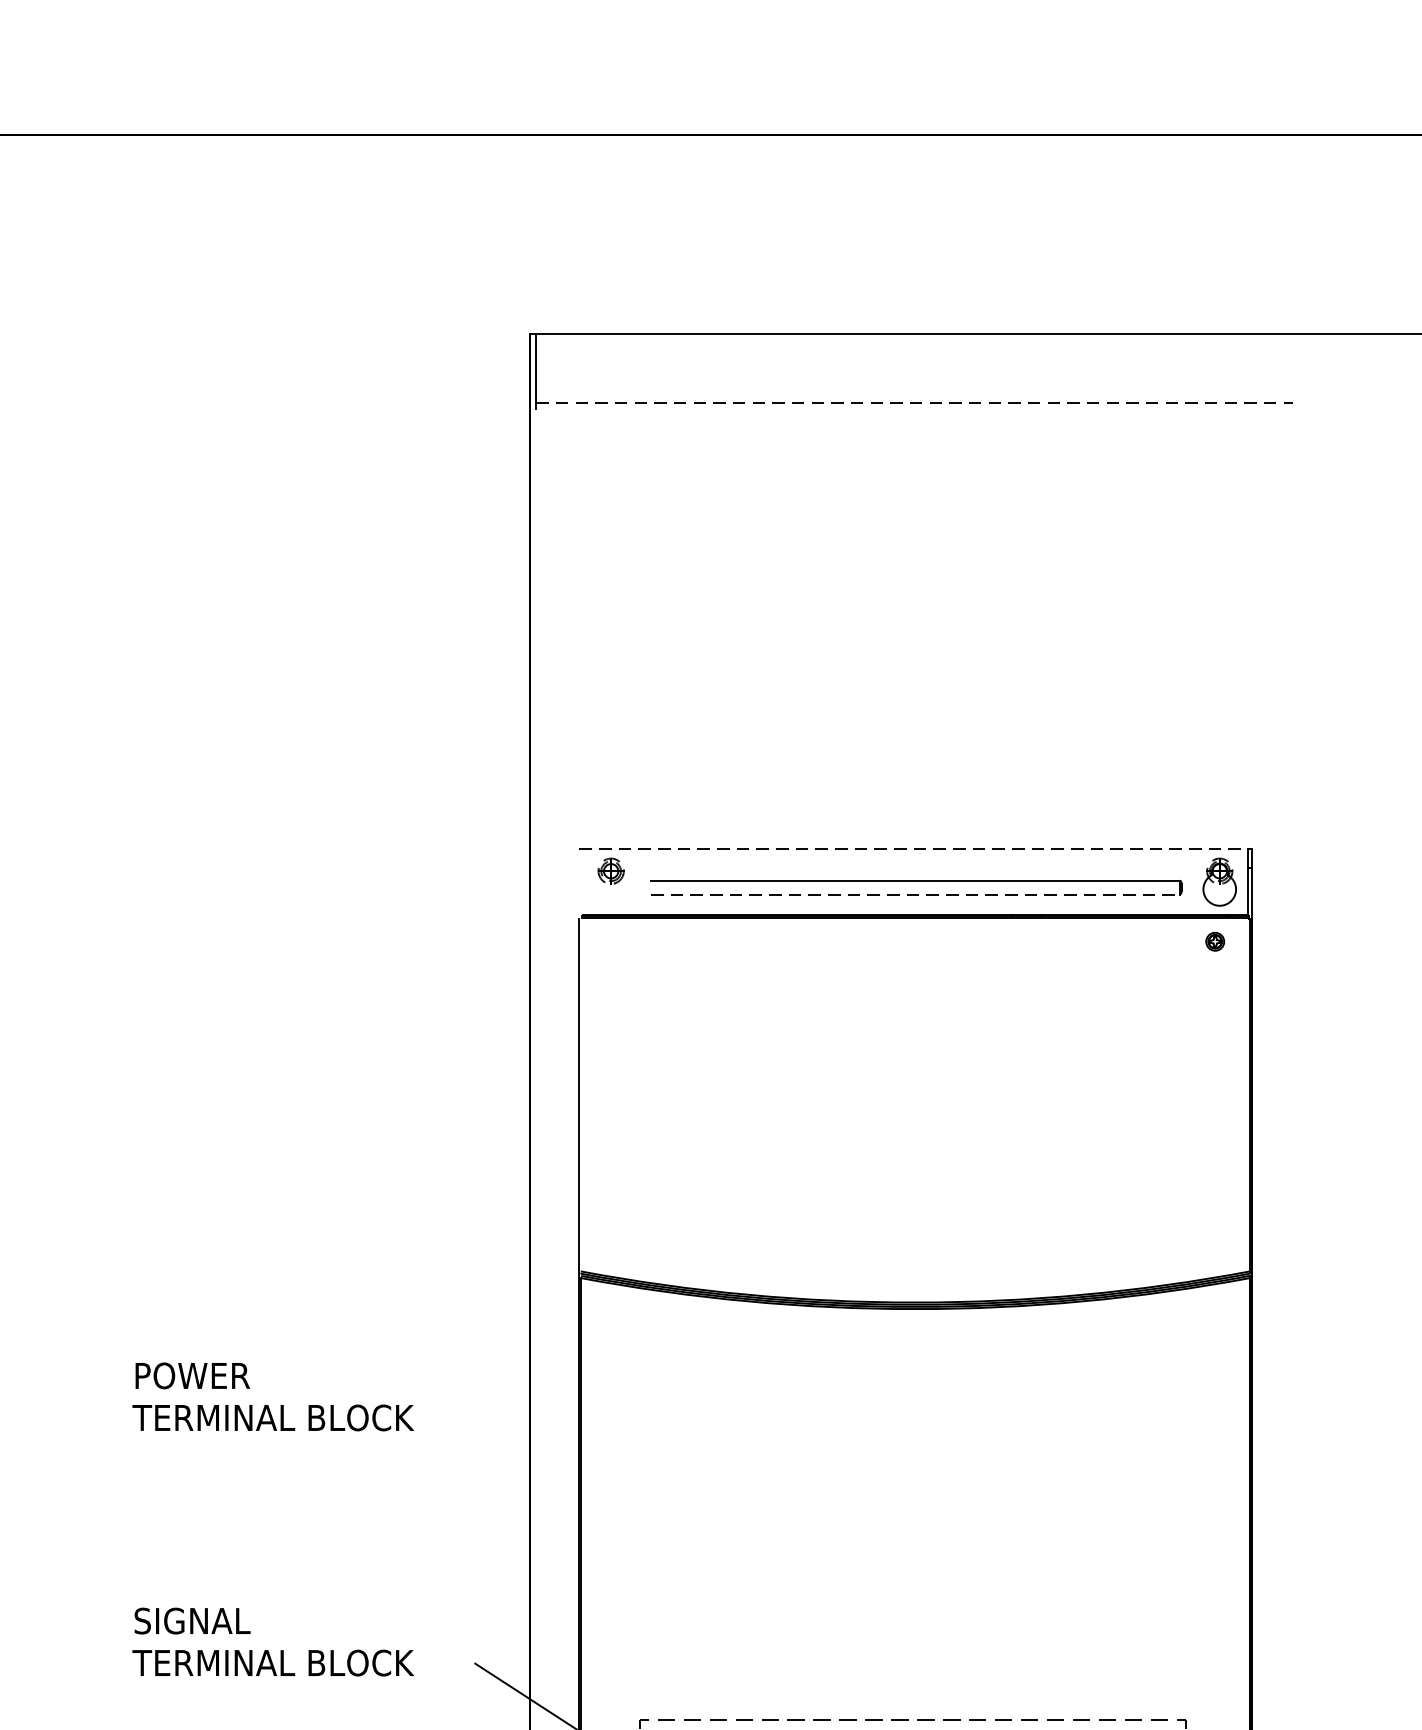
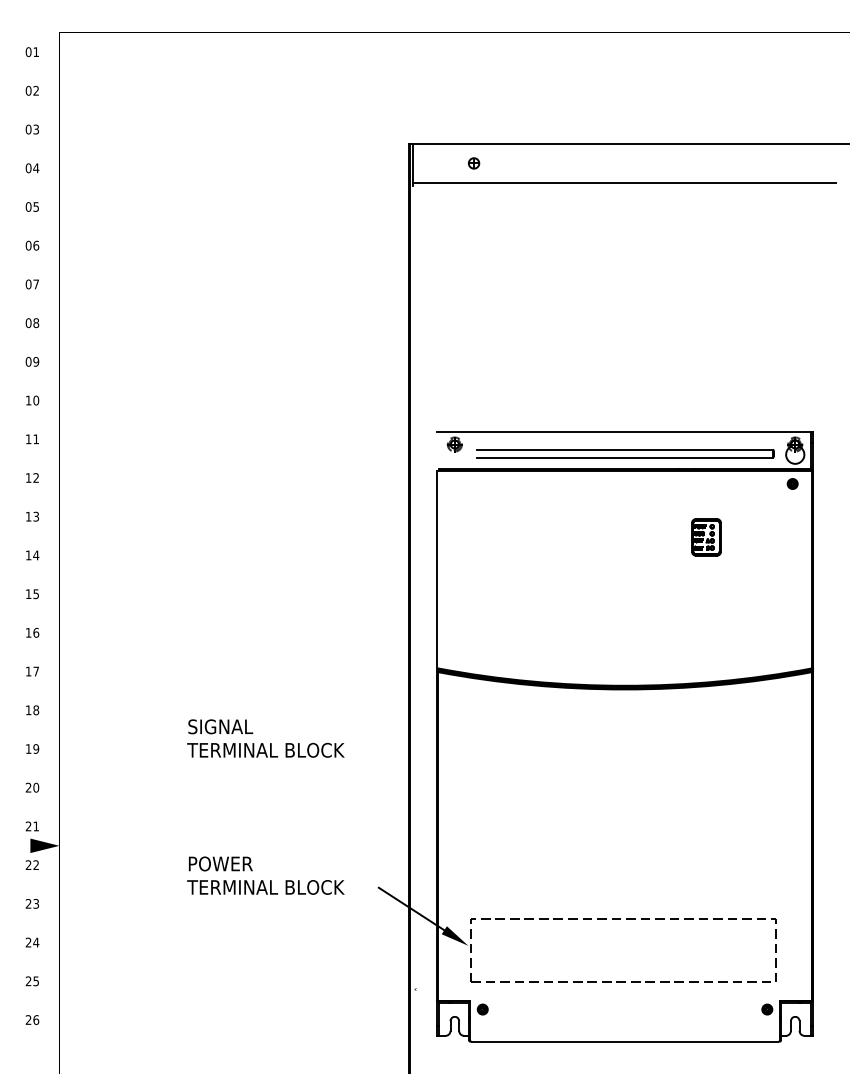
part: (644, 368) -> (473, 163), added
line: (914, 402) -> (624, 182), dashed -> solid
line: (916, 849) -> (625, 432), dashed -> solid
line: (916, 894) -> (625, 457), dashed -> solid
part: (1061, 1037) -> (706, 537), added
text: (192, 1375) -> (220, 726), POWER -> SIGNAL
text: (192, 1620) -> (220, 863), SIGNAL -> POWER

